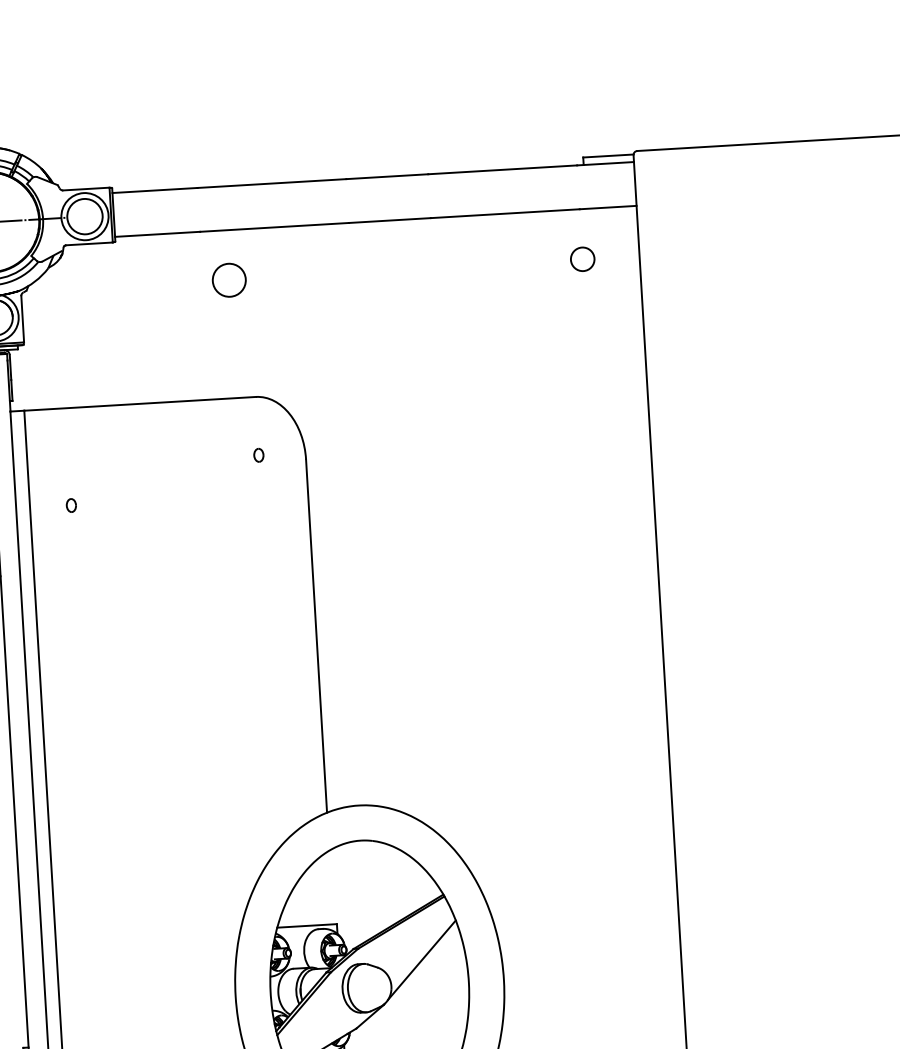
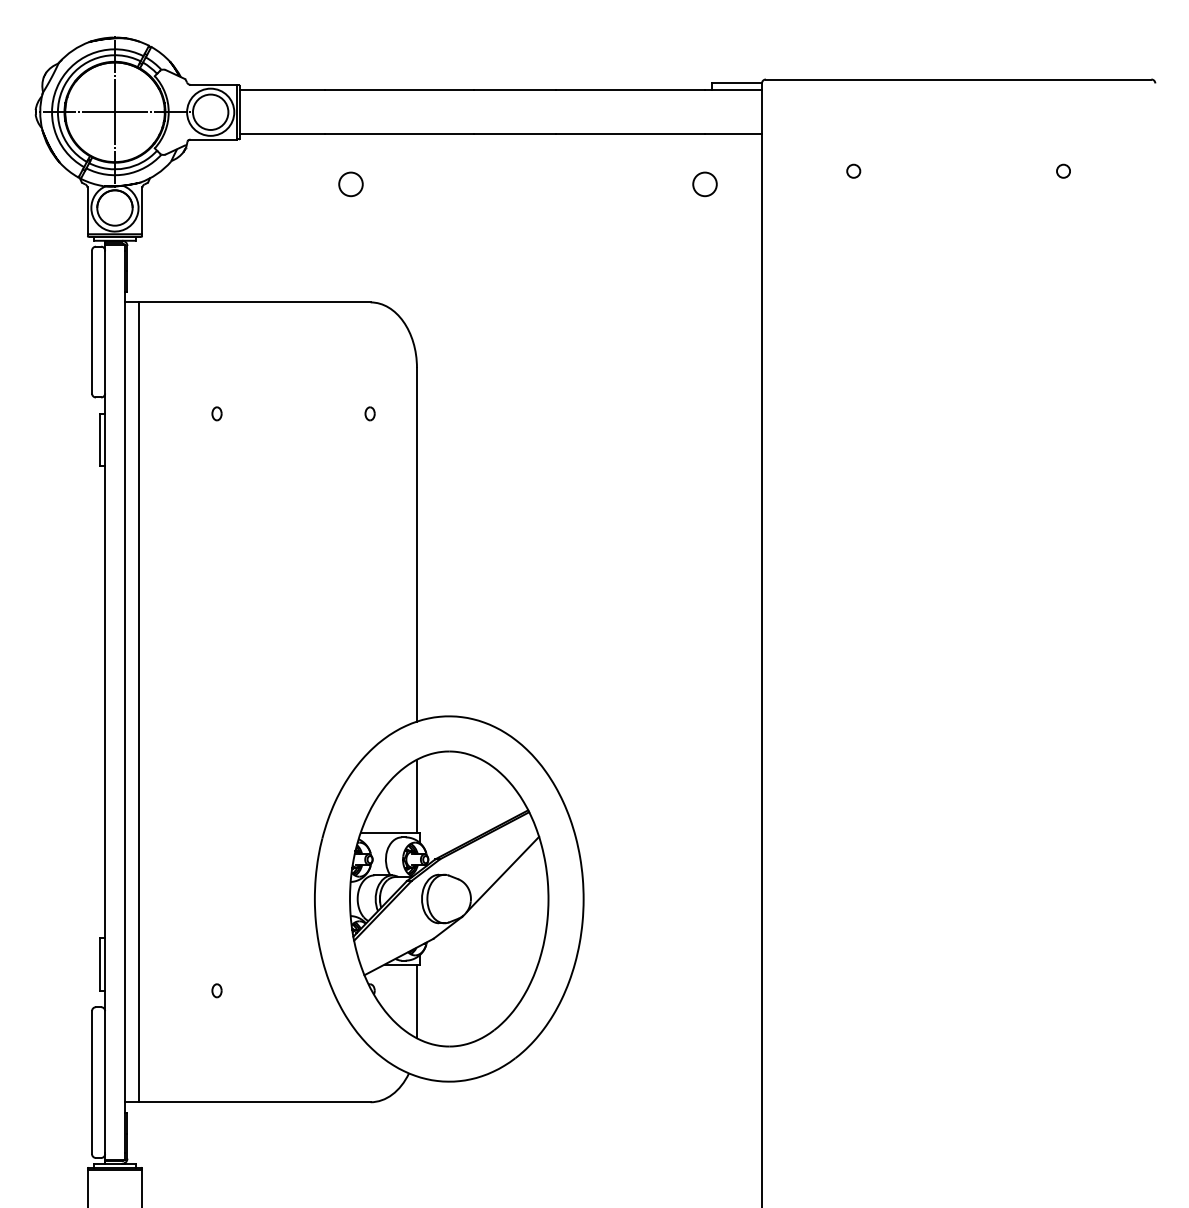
circle: (730, 236) -> (853, 170), added
circle: (228, 280) -> (350, 184), size x0.71
part: (258, 455) -> (369, 413), moved
part: (70, 505) -> (216, 413), moved
line: (331, 887) -> (416, 796), added

